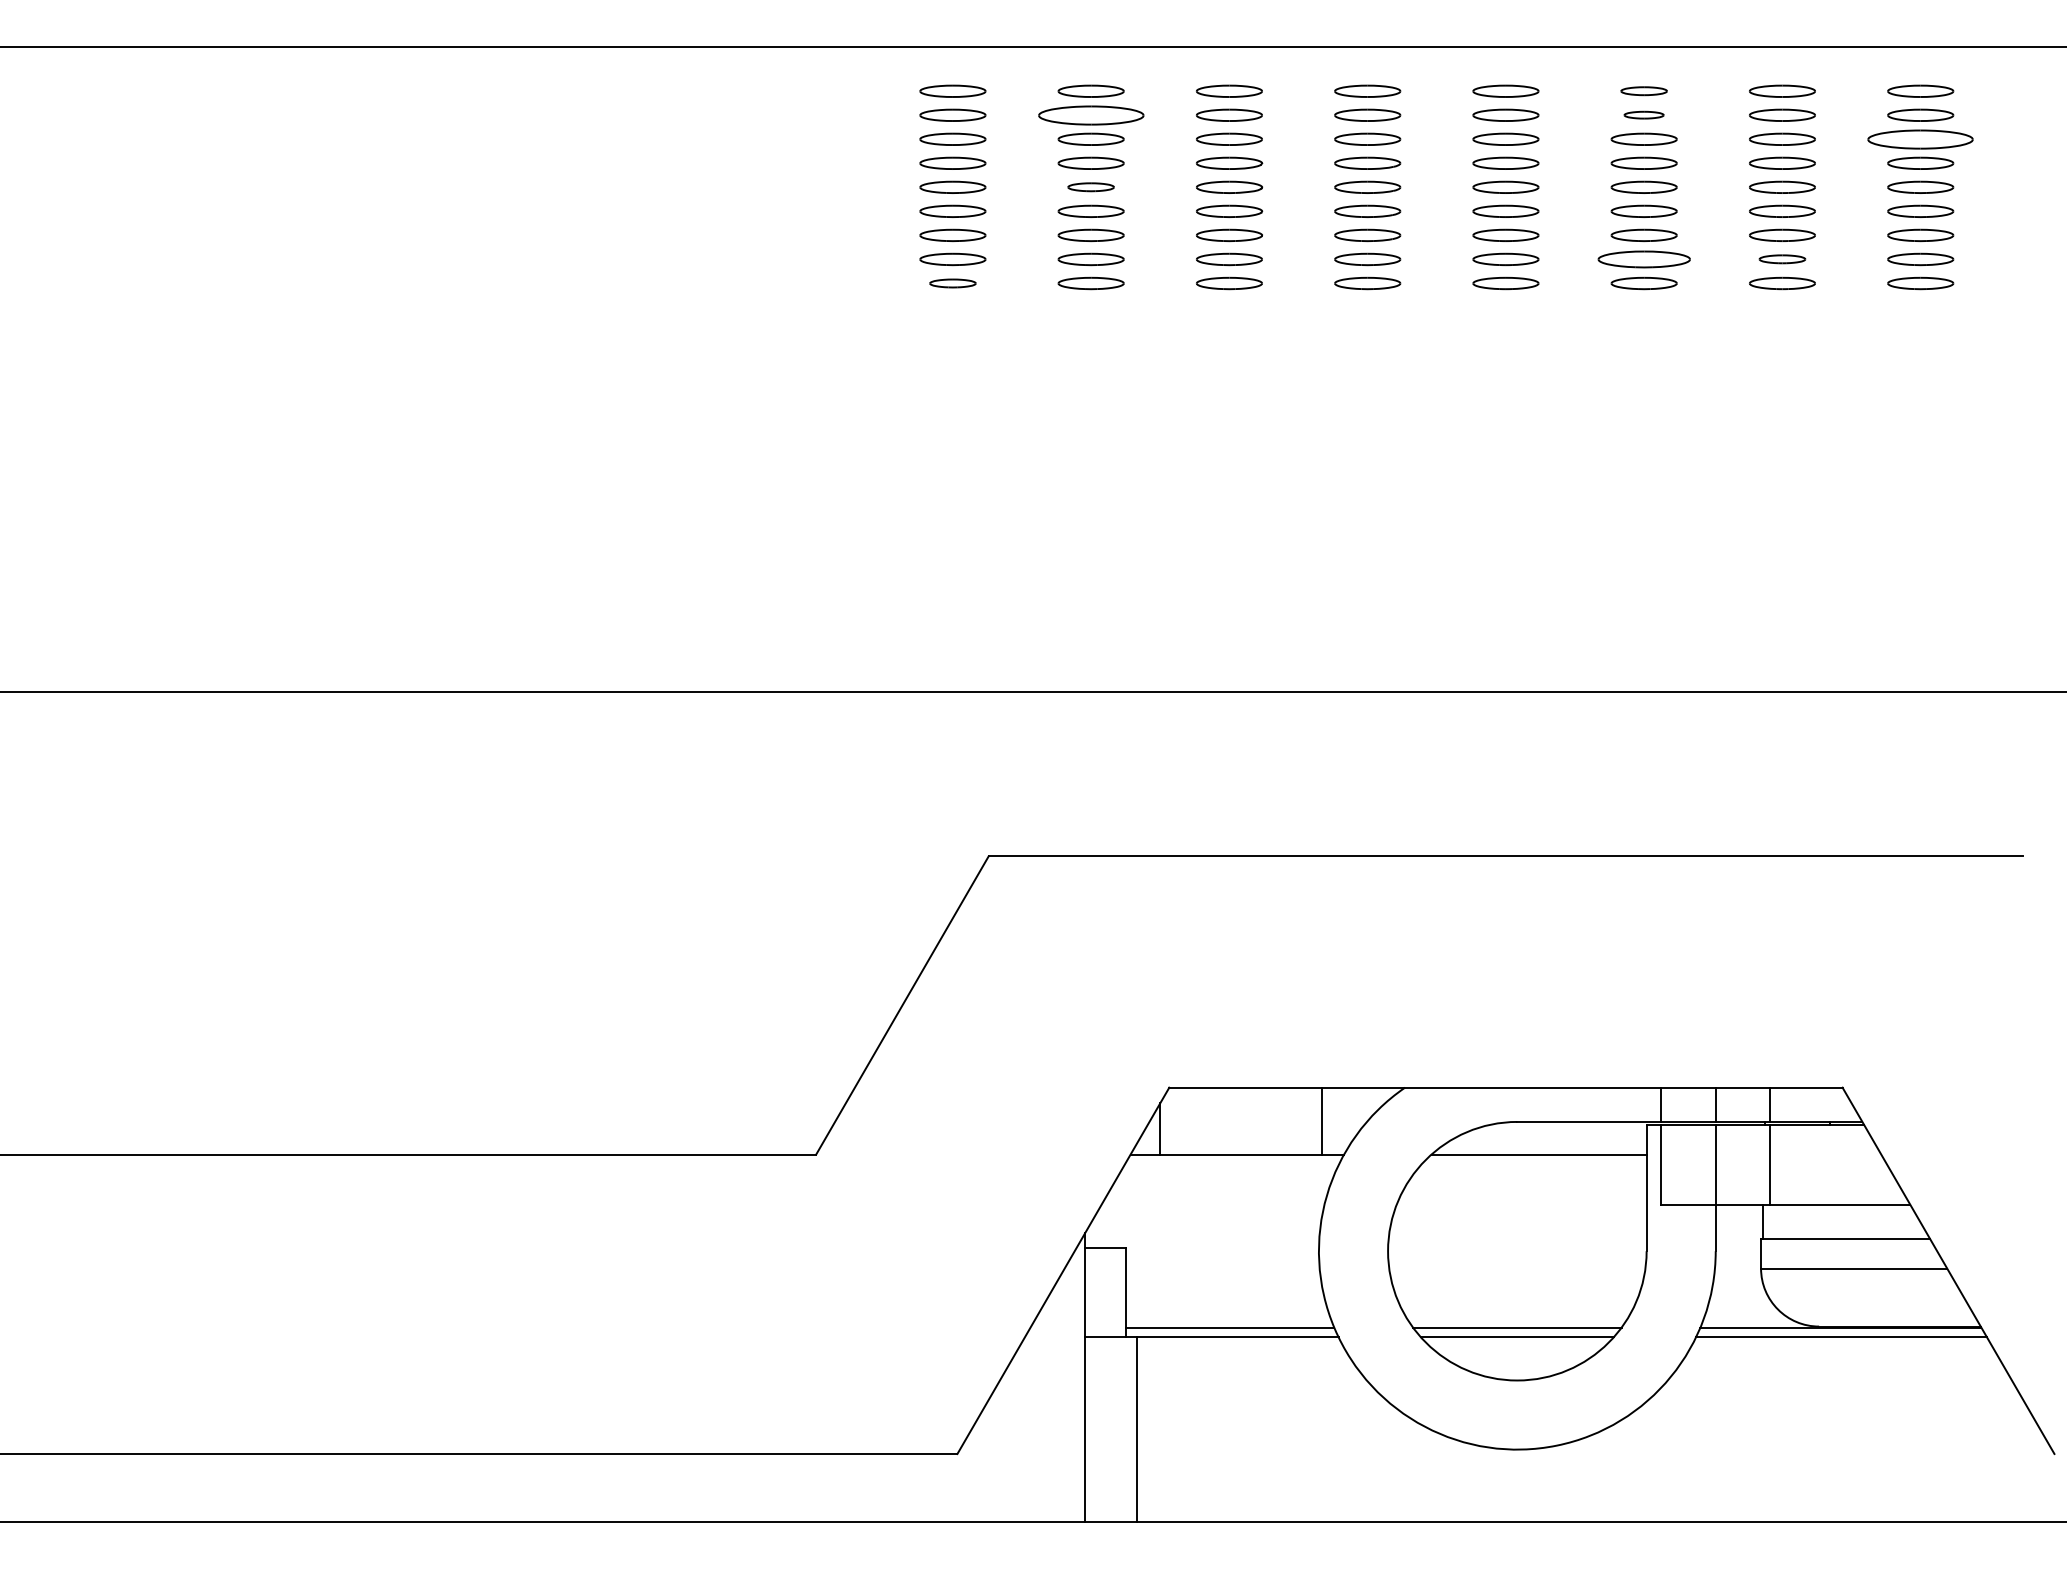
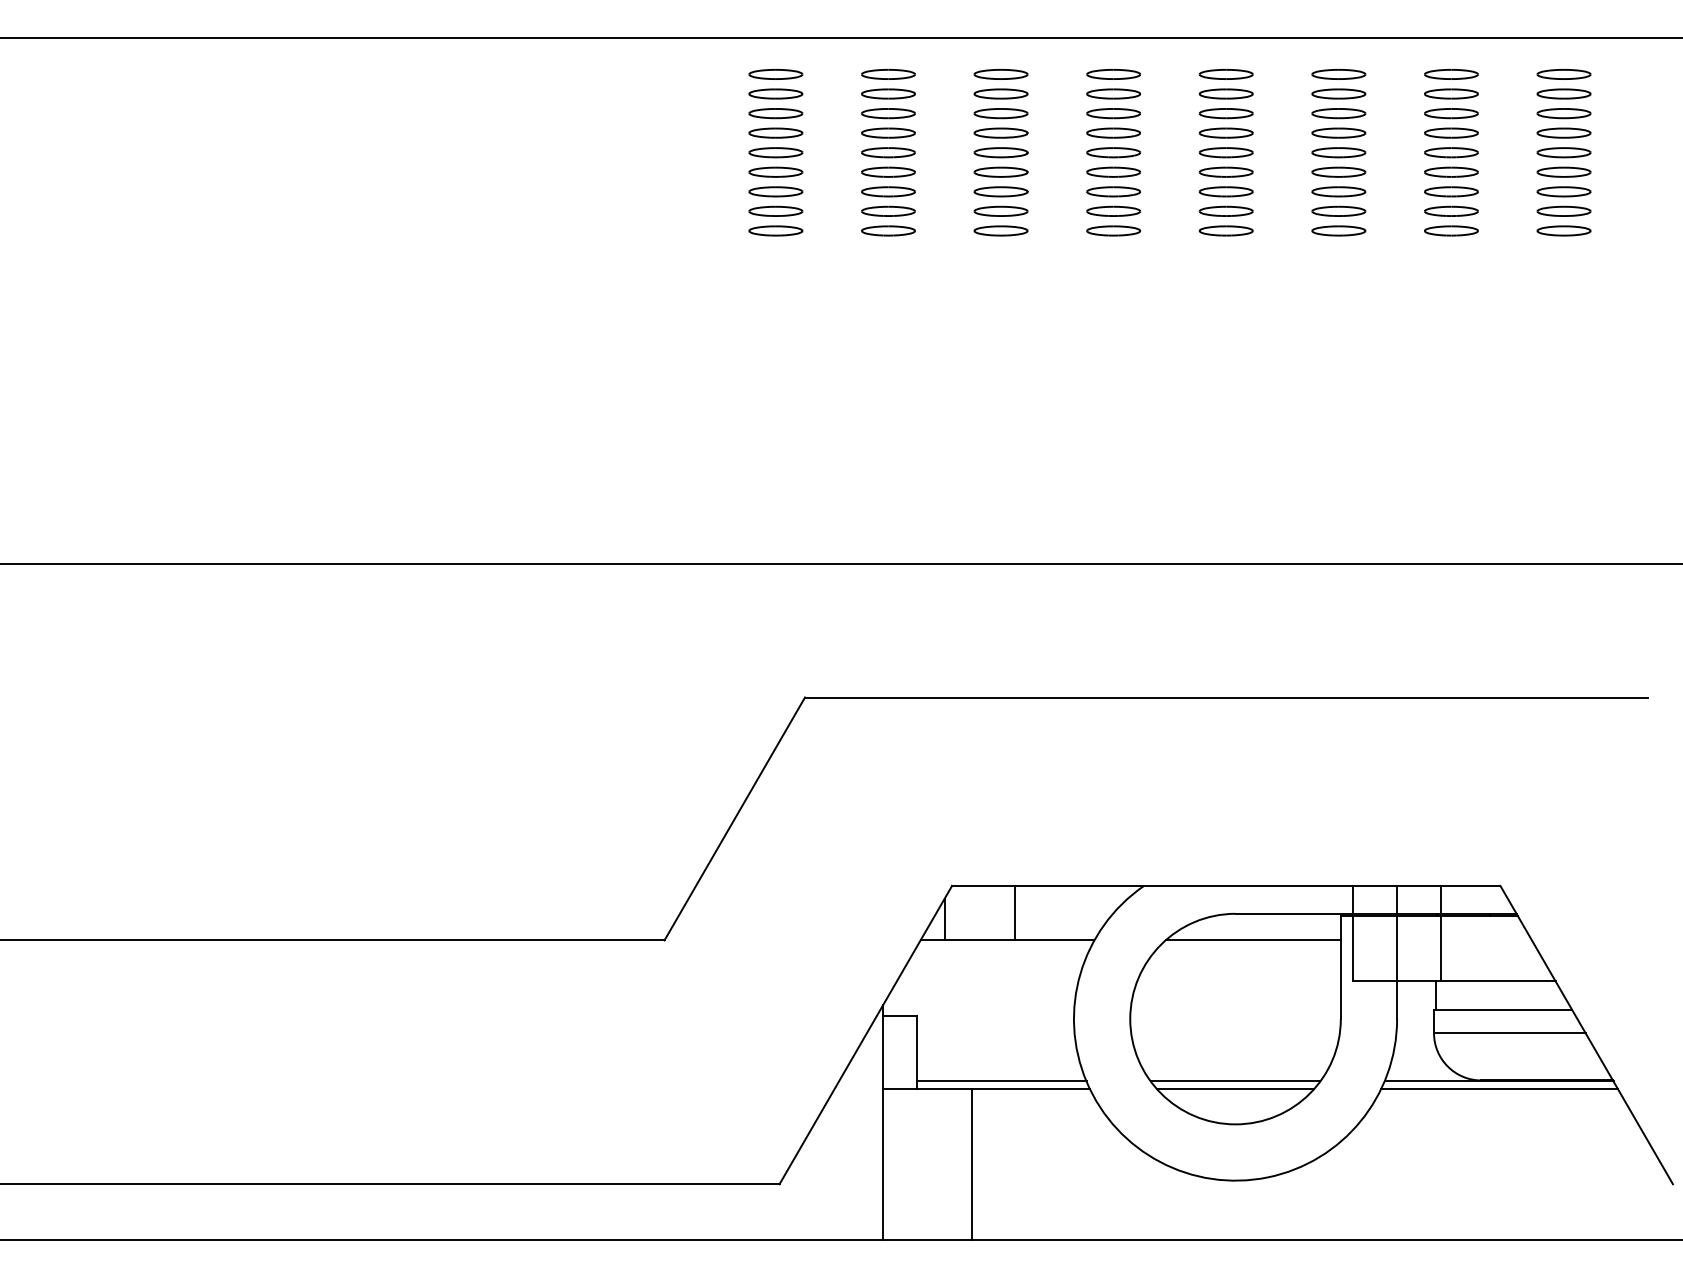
part: (1643, 90) -> (1338, 73), size x1.43
part: (1090, 114) -> (887, 93), size x0.62
part: (1643, 114) -> (1338, 93), size x1.67
part: (1920, 138) -> (1563, 112), size x0.62
part: (1090, 186) -> (887, 151), size x1.43
part: (1782, 258) -> (1451, 210), size x1.43
part: (1643, 259) -> (1338, 211), size x0.71
part: (952, 283) -> (775, 230), size x1.43
line: (1321, 1120) -> (1014, 912), moved
line: (1136, 1429) -> (971, 1164), moved

